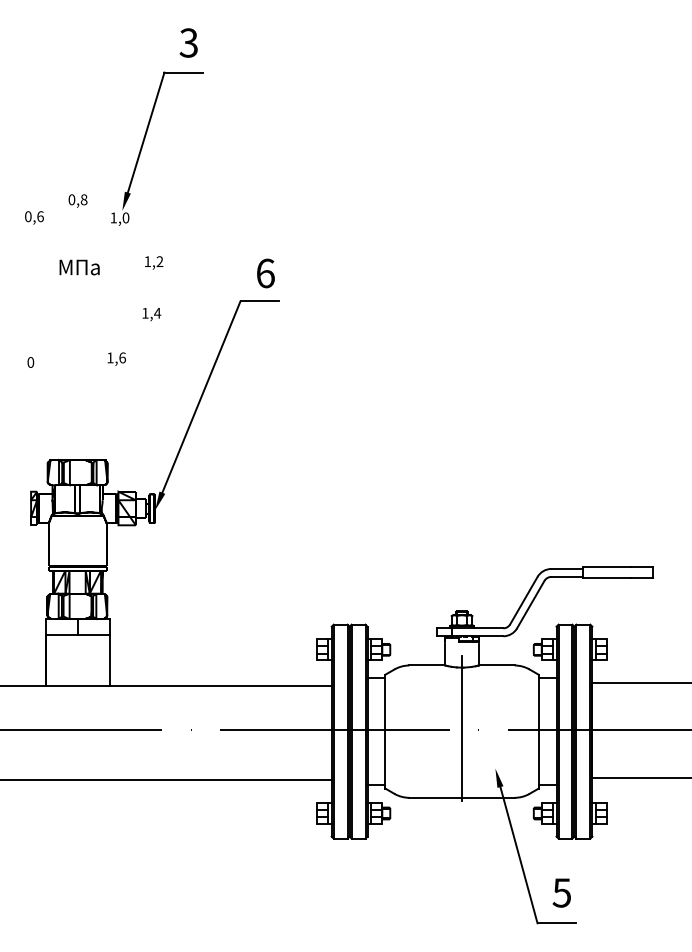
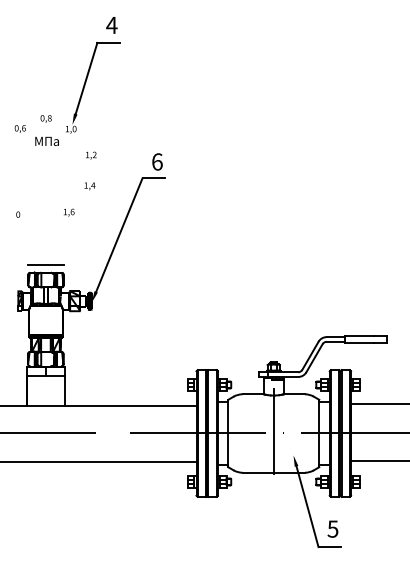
text: (188, 43) -> (111, 25), 3 -> 4
text: (78, 265) -> (46, 140), moved
line: (76, 448) -> (45, 265), added

